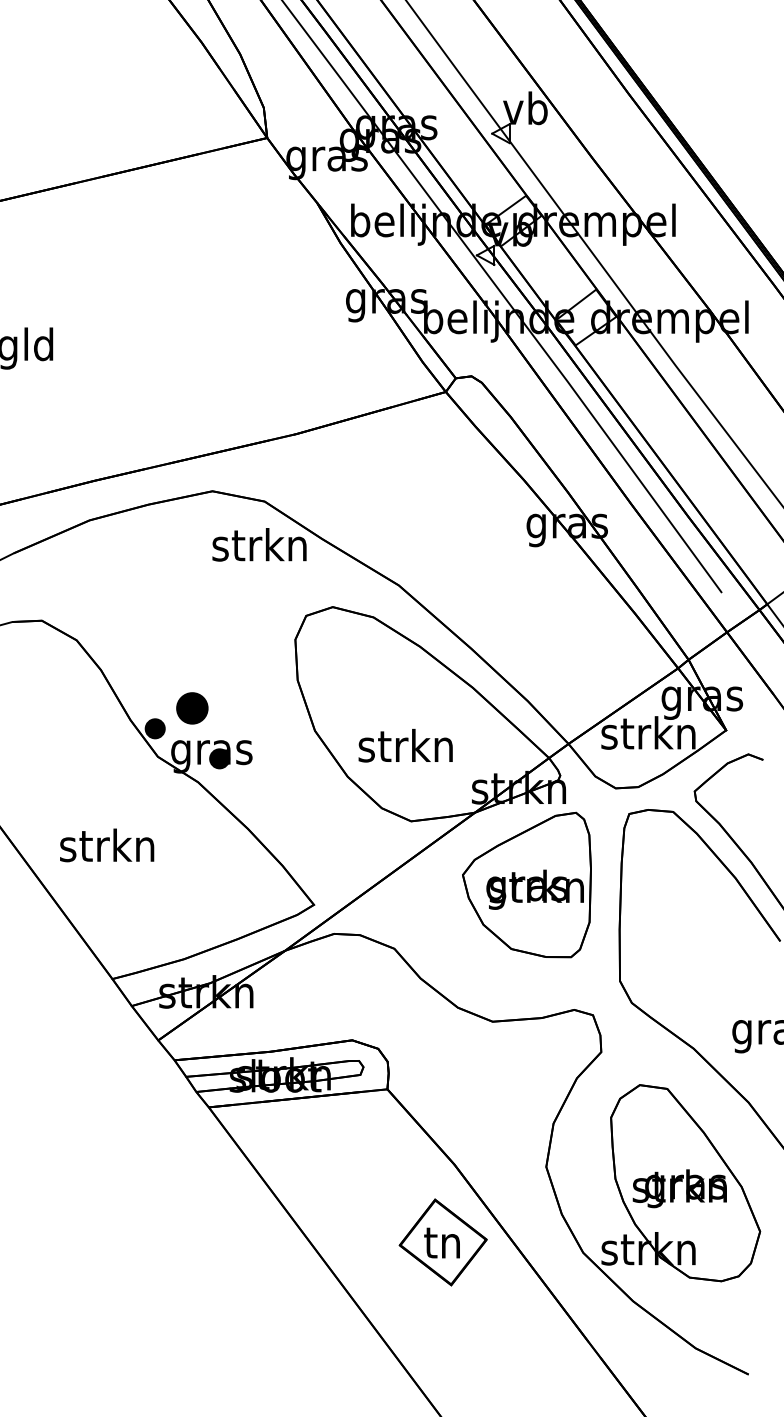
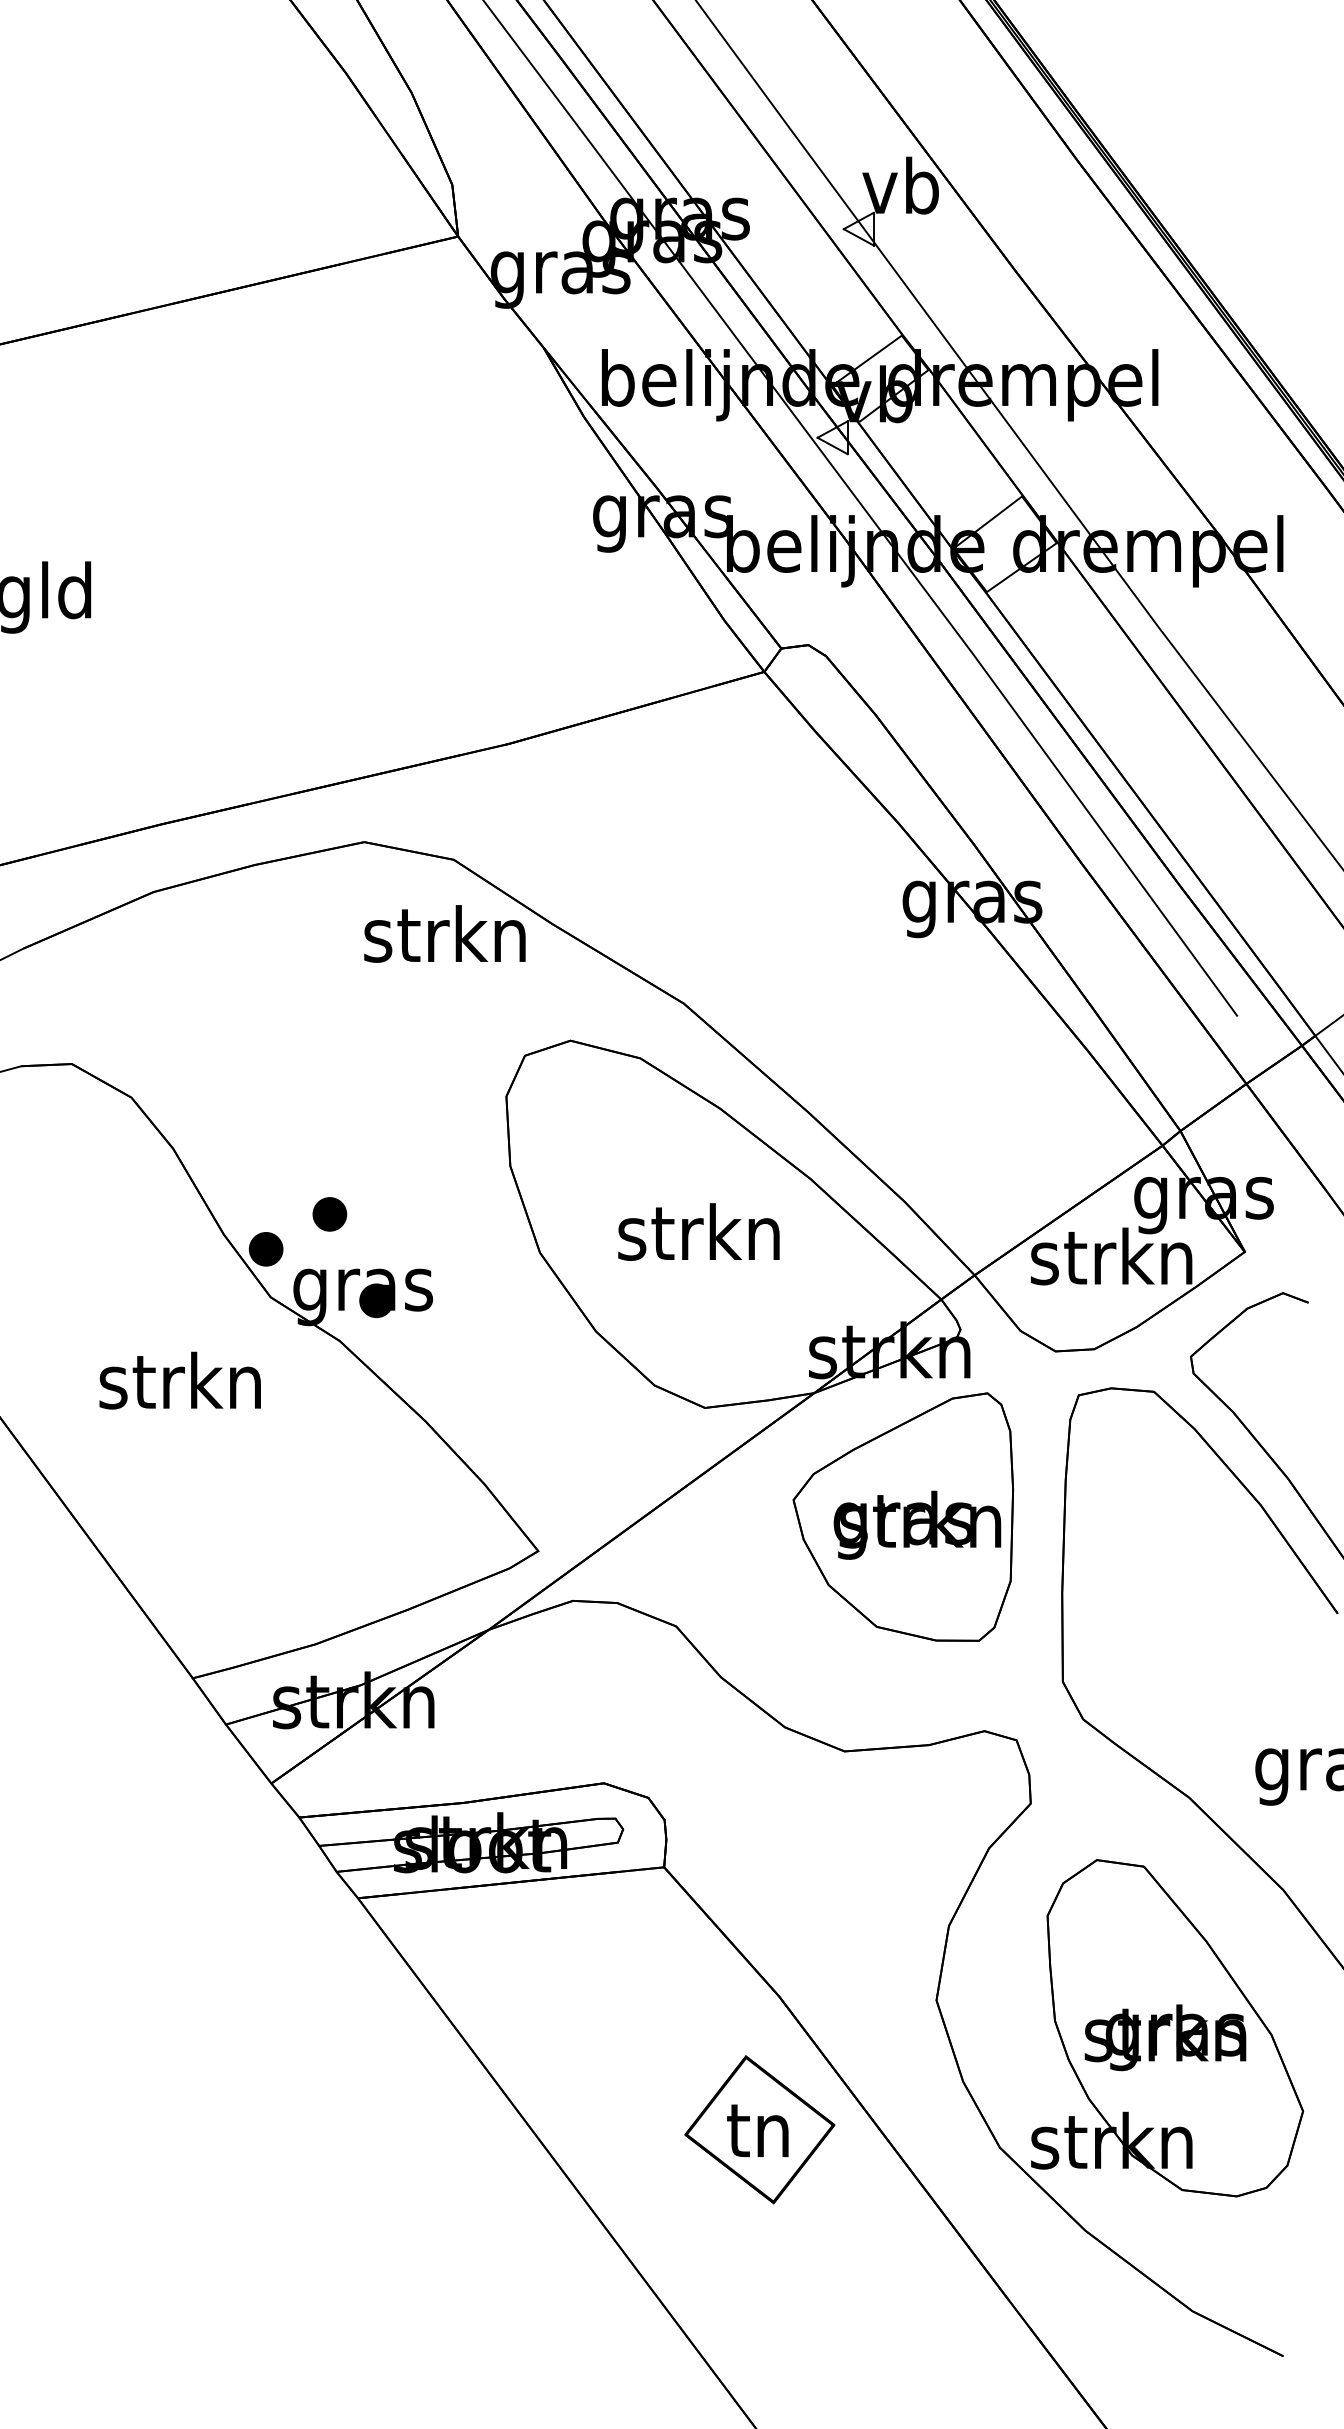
part: (192, 708) -> (330, 1214), size x0.62
text: (405, 745) -> (698, 1231), moved
text: (107, 845) -> (180, 1380), moved

